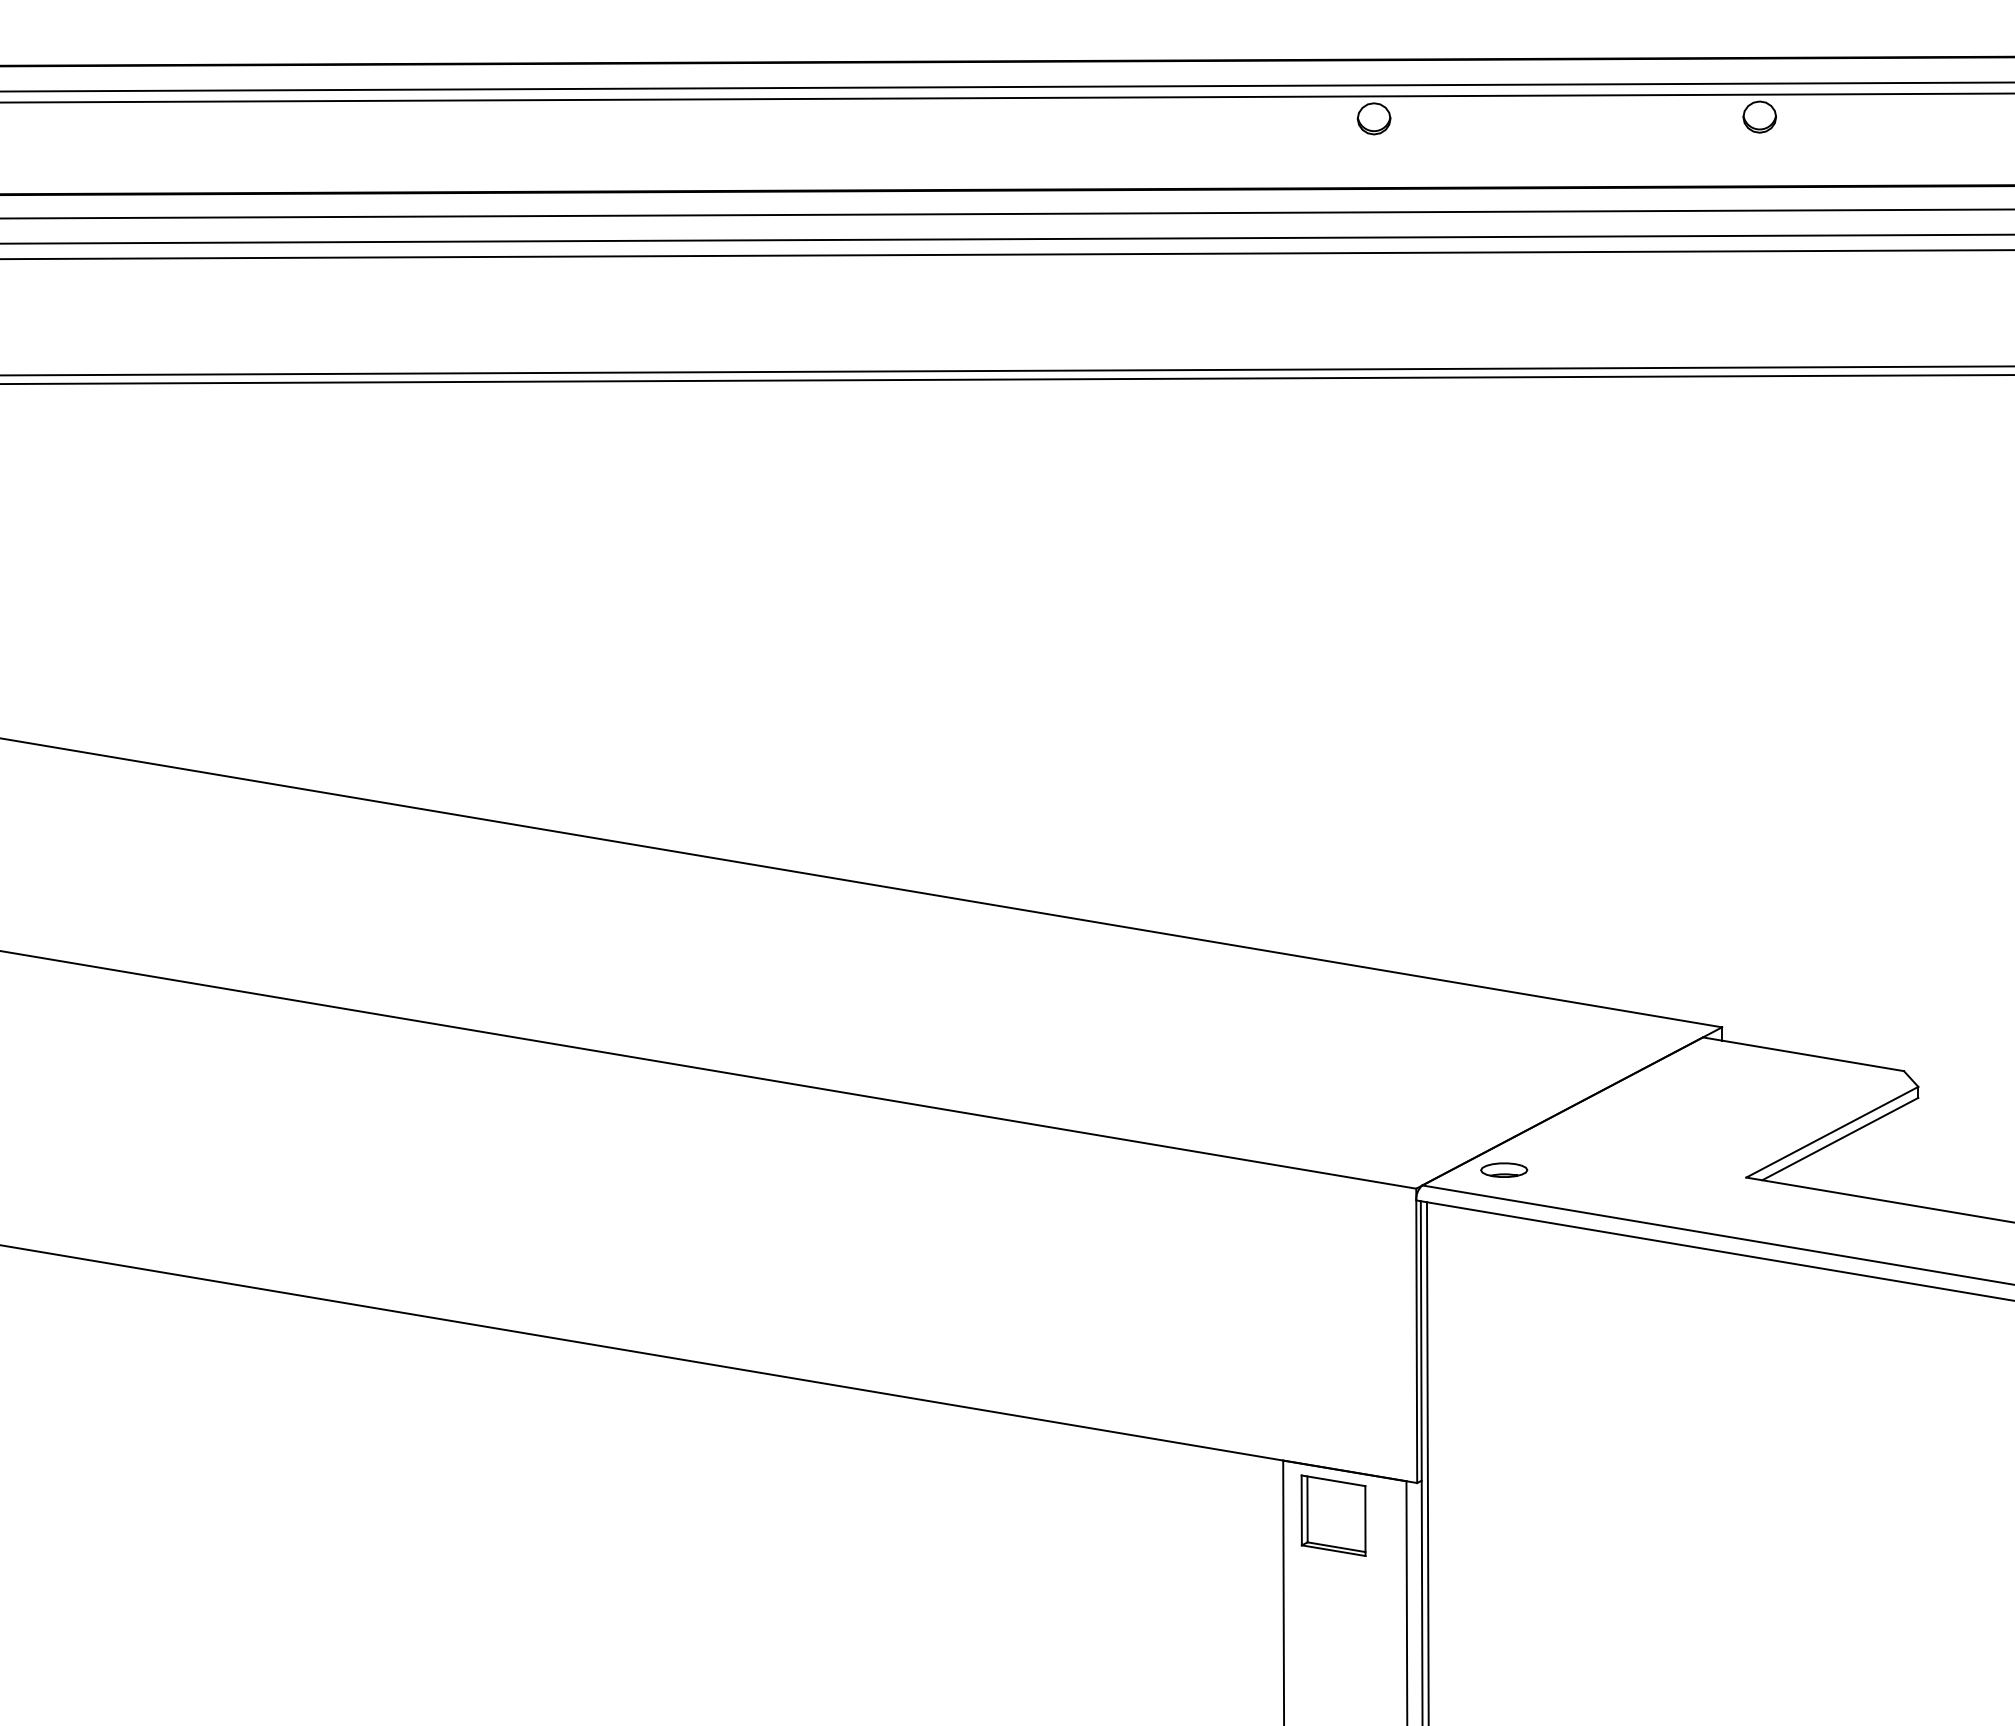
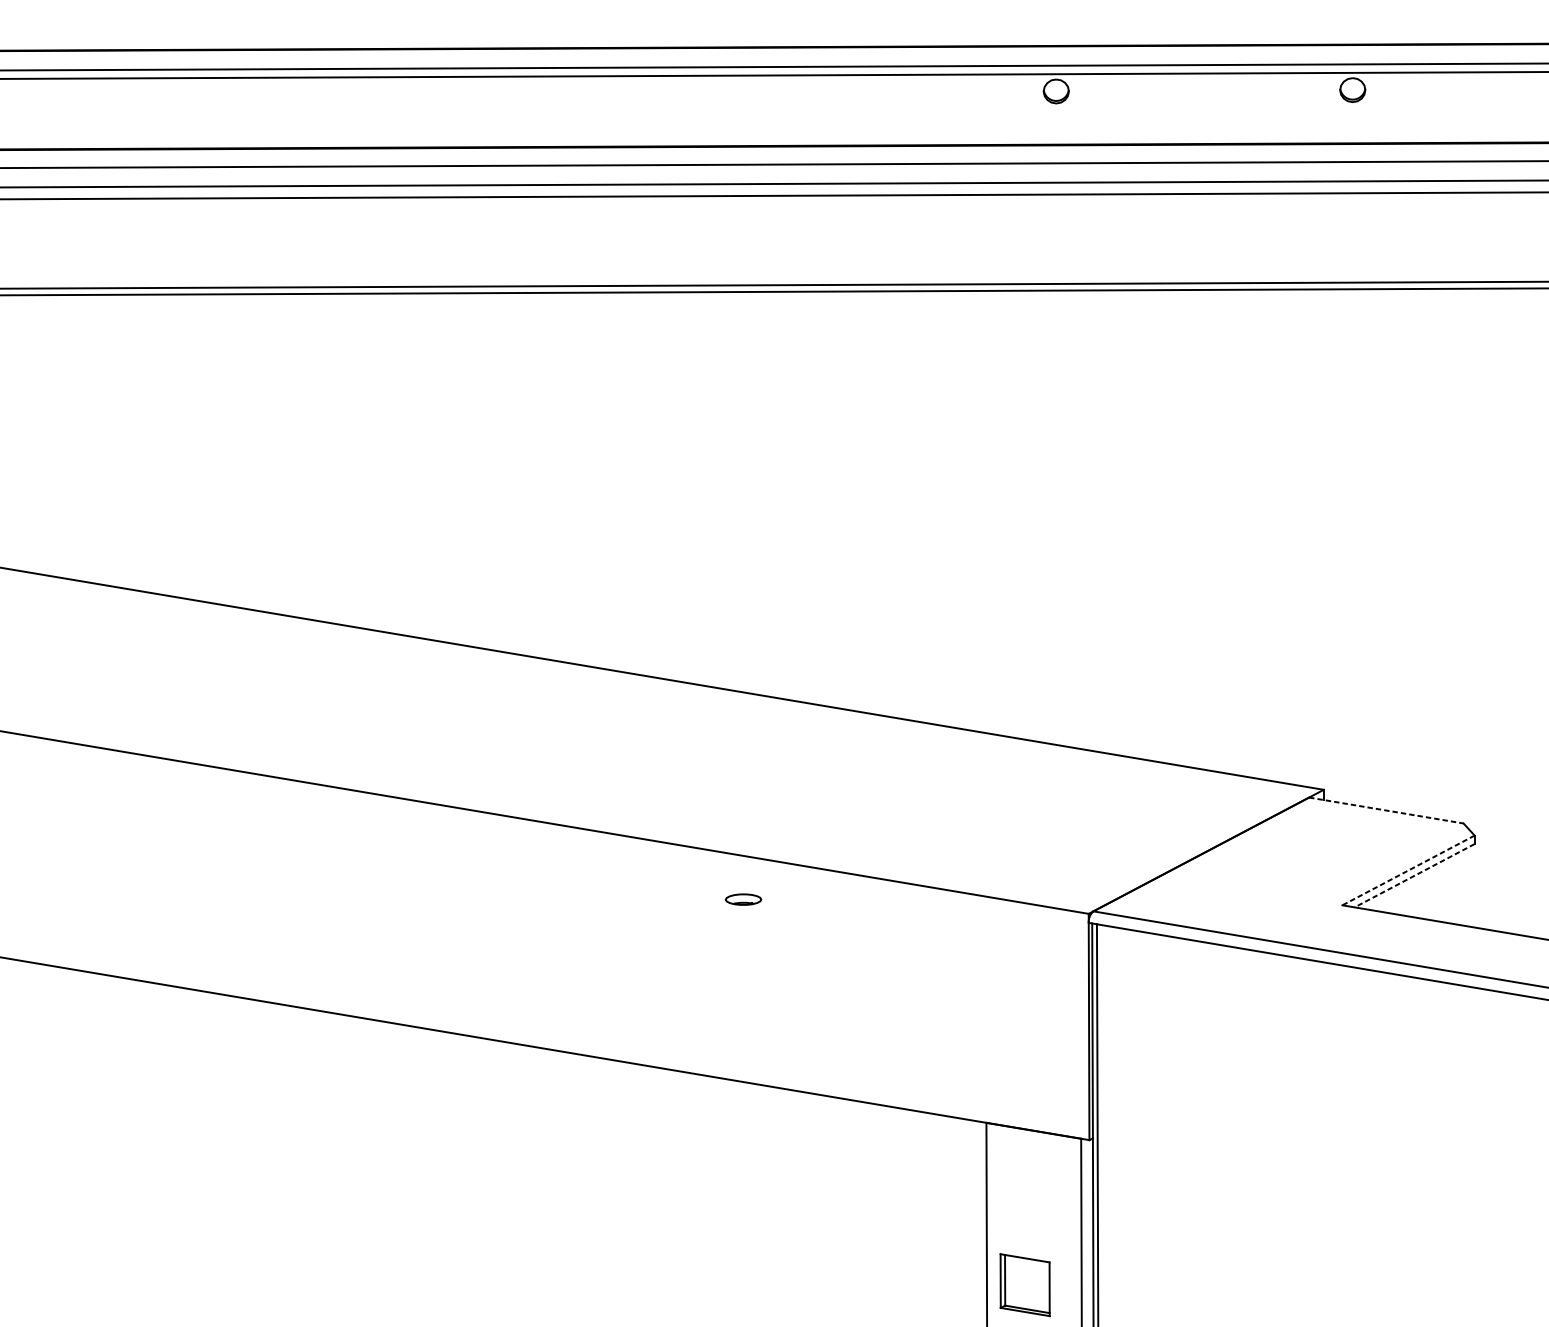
line: (1803, 1054) -> (1386, 810), solid -> dashed
line: (1831, 1132) -> (1407, 870), solid -> dashed
line: (1839, 1139) -> (1414, 876), solid -> dashed
part: (1504, 1169) -> (743, 899), moved
part: (1333, 1515) -> (1025, 1284), moved

